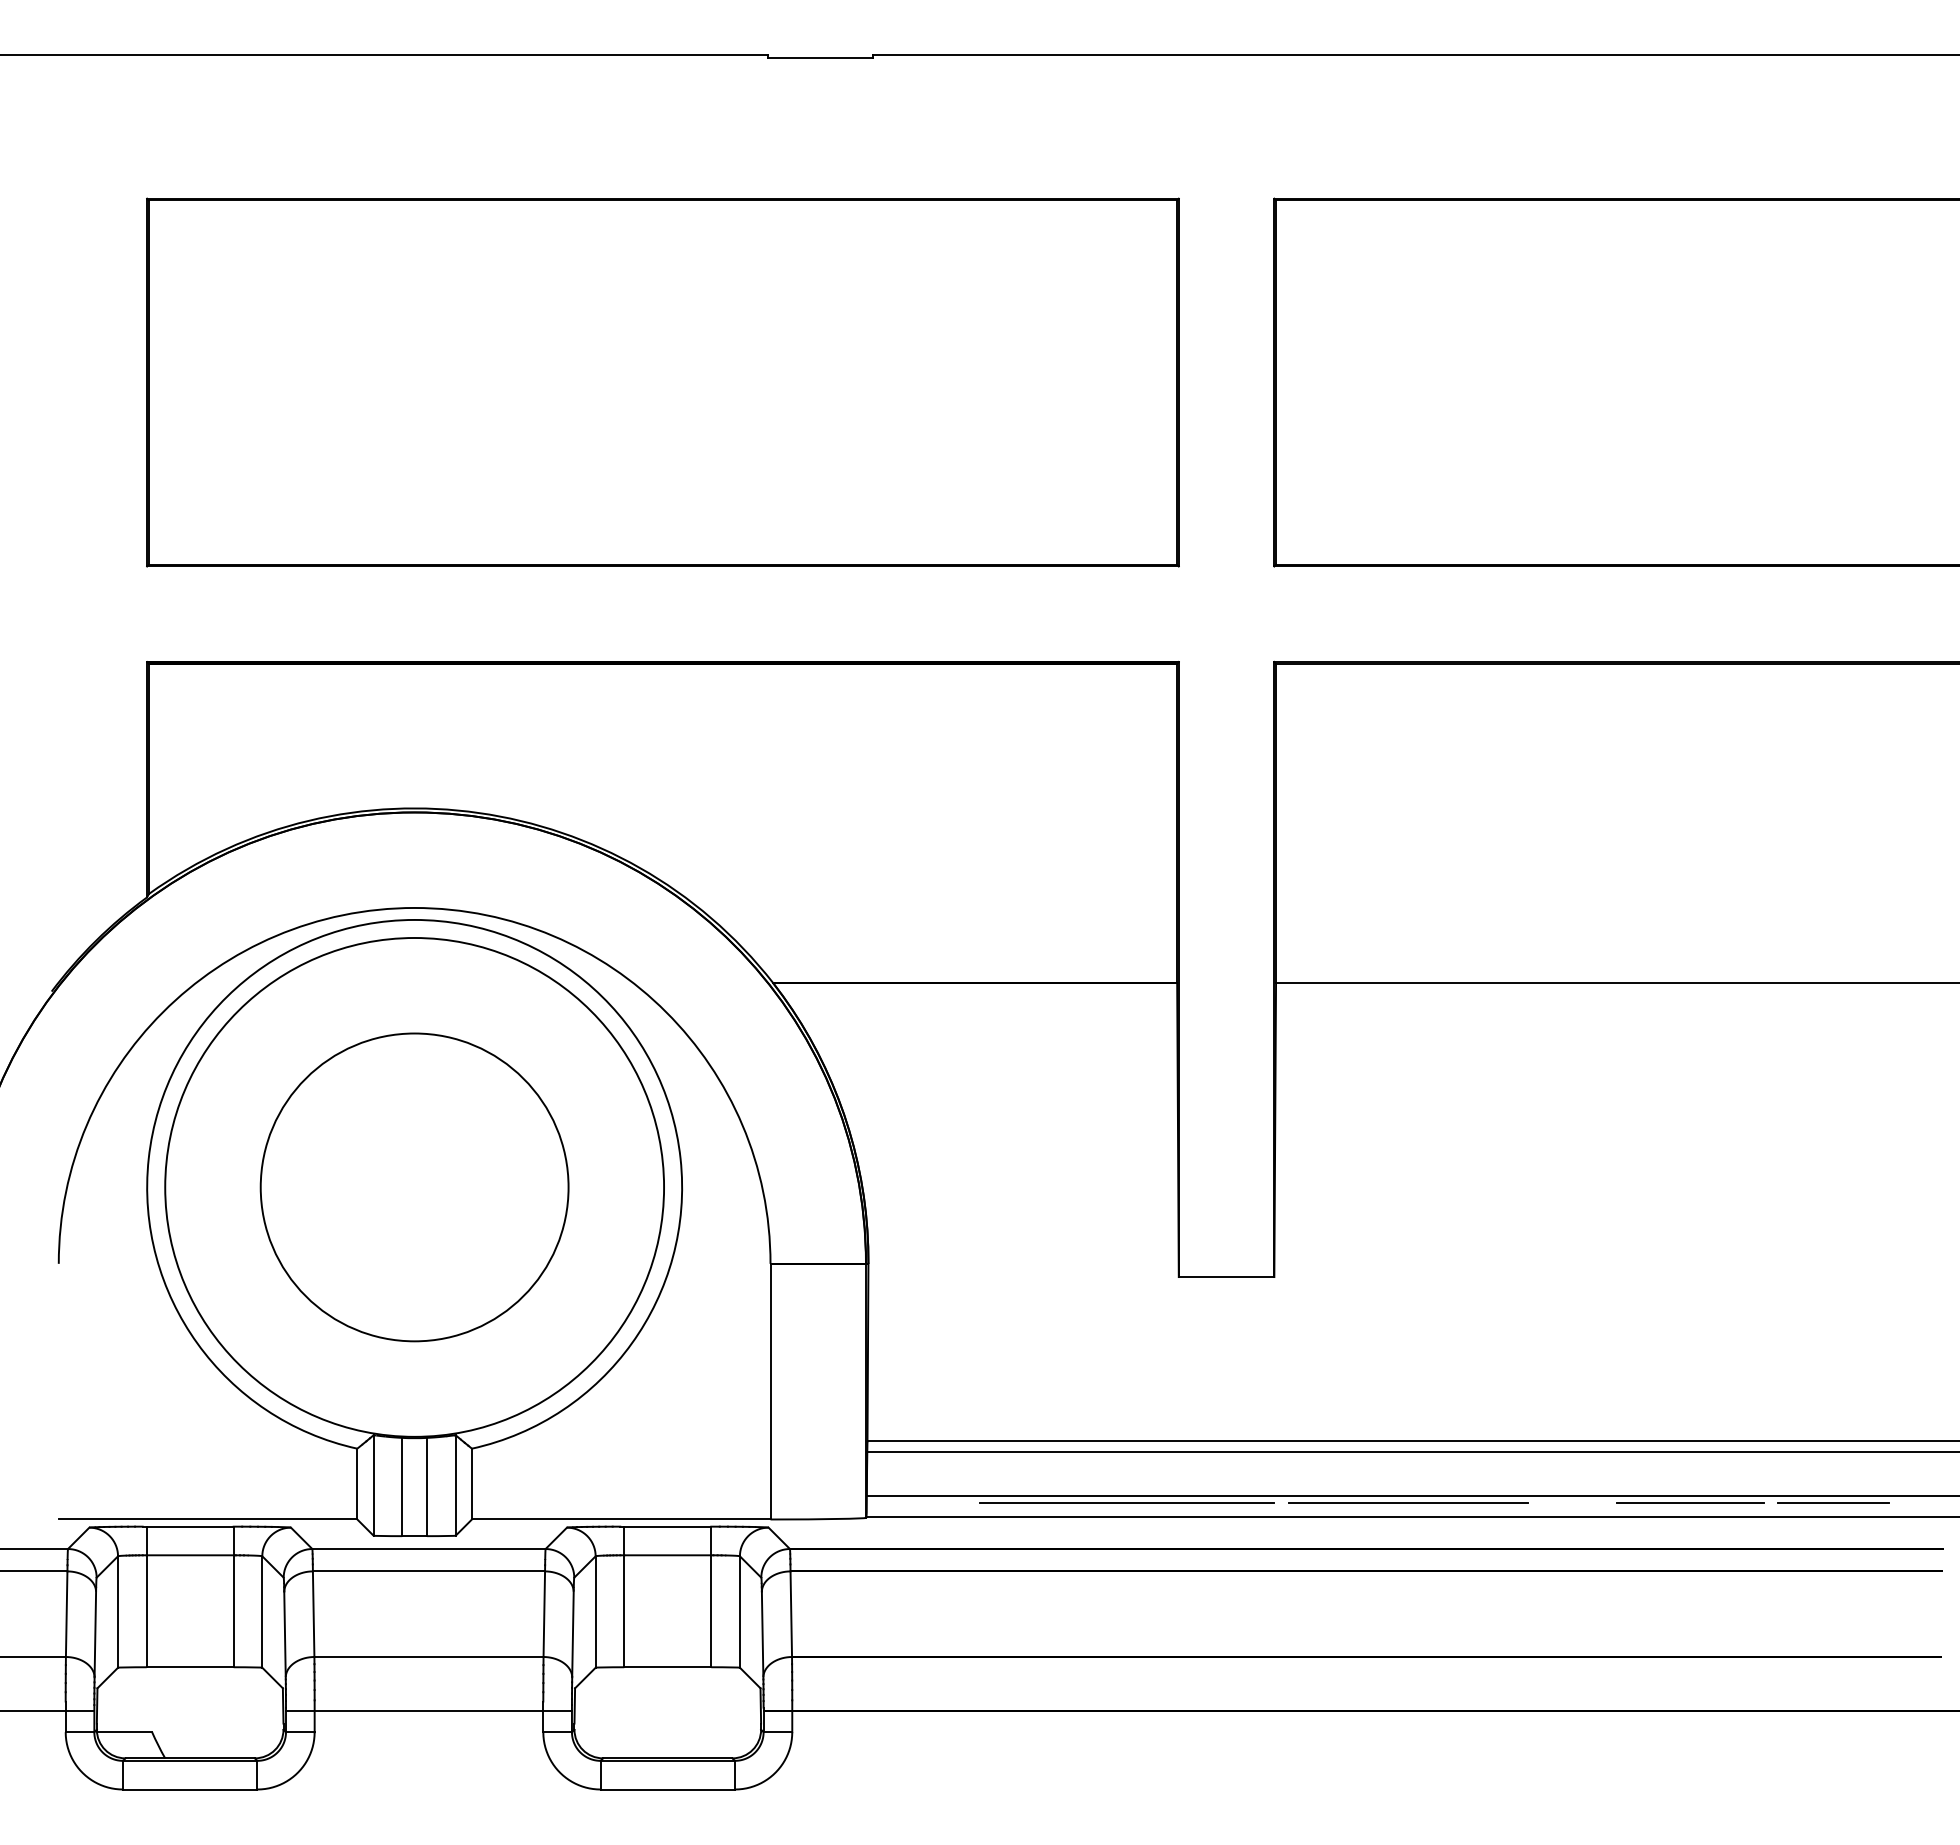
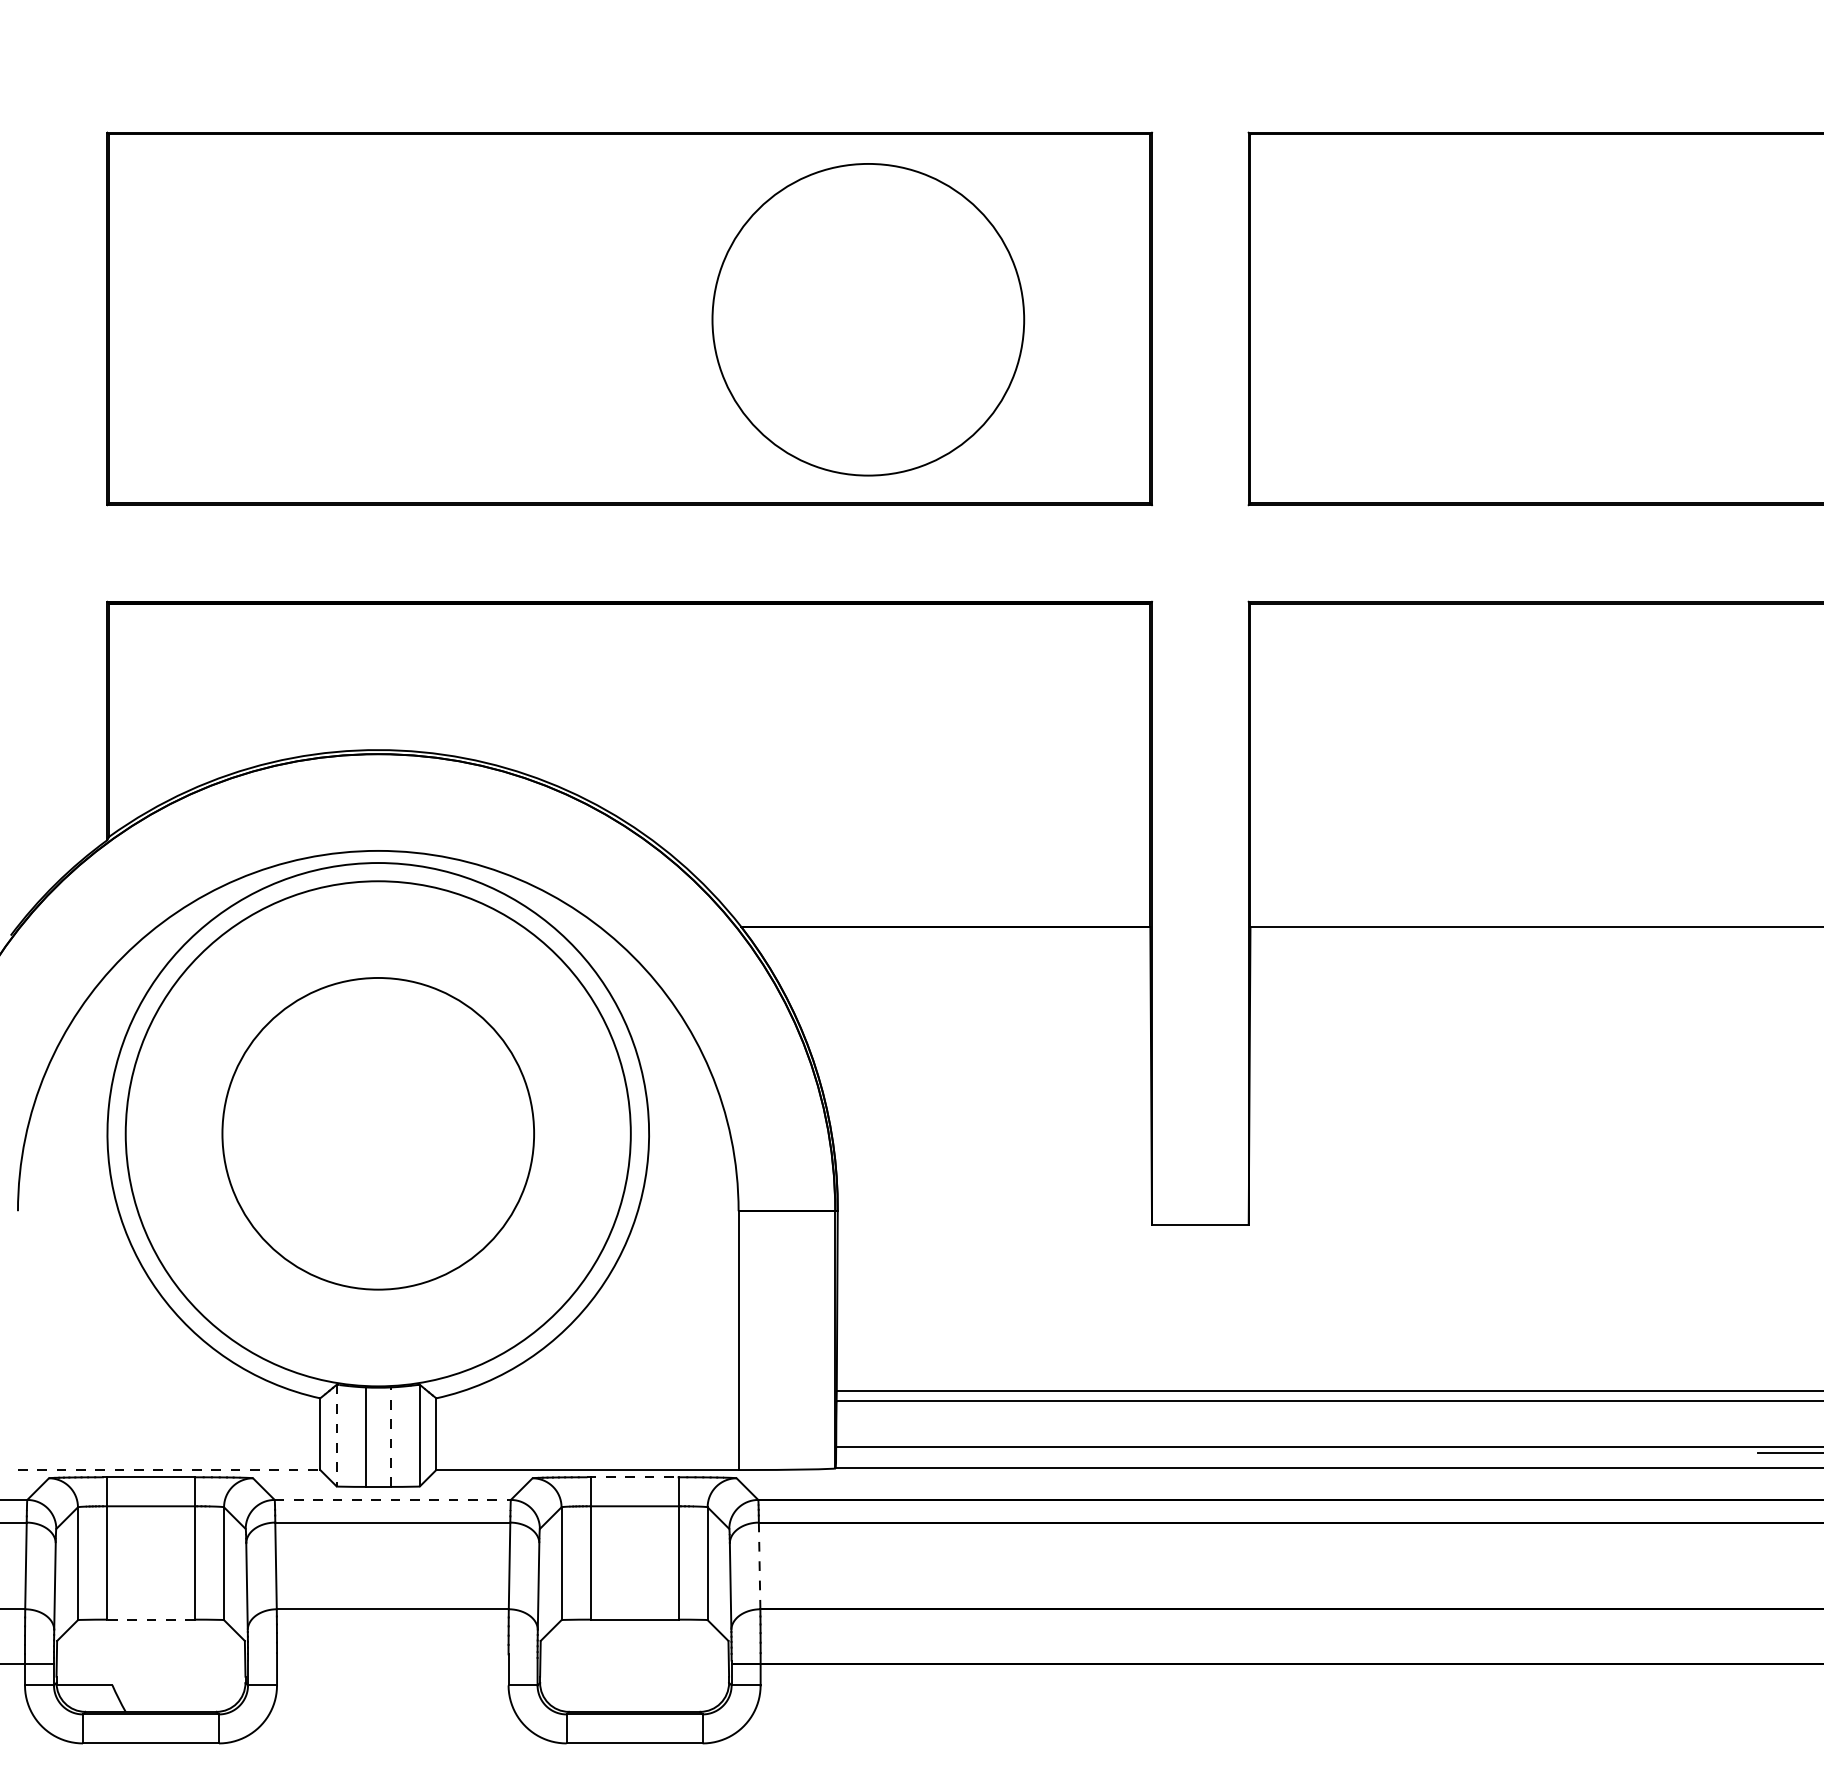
circle: (898, 383) -> (868, 319), added
line: (373, 1485) -> (336, 1435), solid -> dashed
line: (427, 1486) -> (391, 1436), solid -> dashed
line: (1126, 1502) -> (1099, 1452), removed
line: (1408, 1502) -> (1384, 1452), removed
line: (1690, 1502) -> (1670, 1452), removed
line: (208, 1519) -> (169, 1470), solid -> dashed
line: (666, 1526) -> (633, 1477), solid -> dashed
line: (428, 1549) -> (392, 1500), solid -> dashed
line: (791, 1614) -> (759, 1566), solid -> dashed
line: (189, 1667) -> (150, 1619), solid -> dashed
line: (428, 1711) -> (392, 1664), removed

